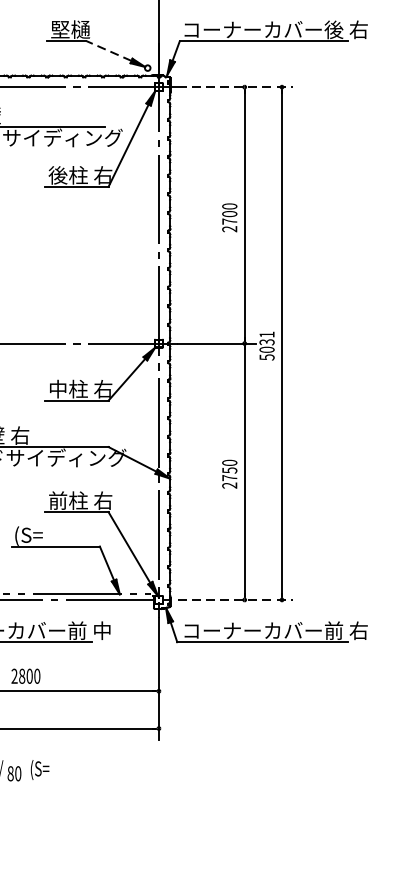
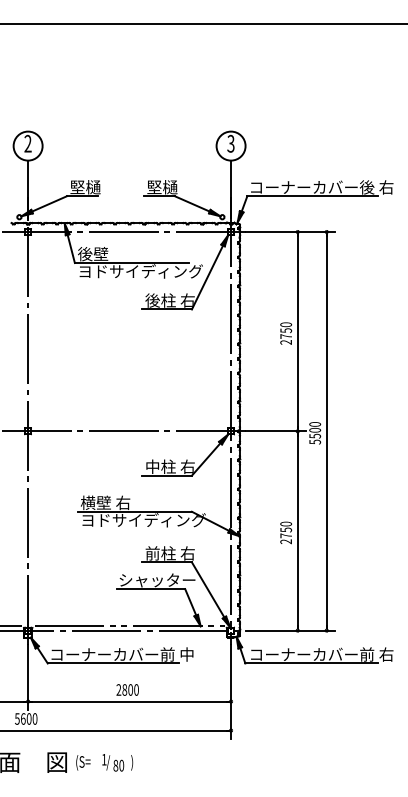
line: (108, 50) -> (191, 203), dashed -> solid
line: (235, 87) -> (290, 232), dashed -> solid
text: (228, 213) -> (285, 330), 2700 -> 2750
text: (267, 342) -> (315, 430), 5031 -> 5500
text: (64, 535) -> (157, 580), (S= -> シャッター
line: (235, 599) -> (290, 630), dashed -> solid
text: (39, 769) -> (138, 762), (S= -> )

